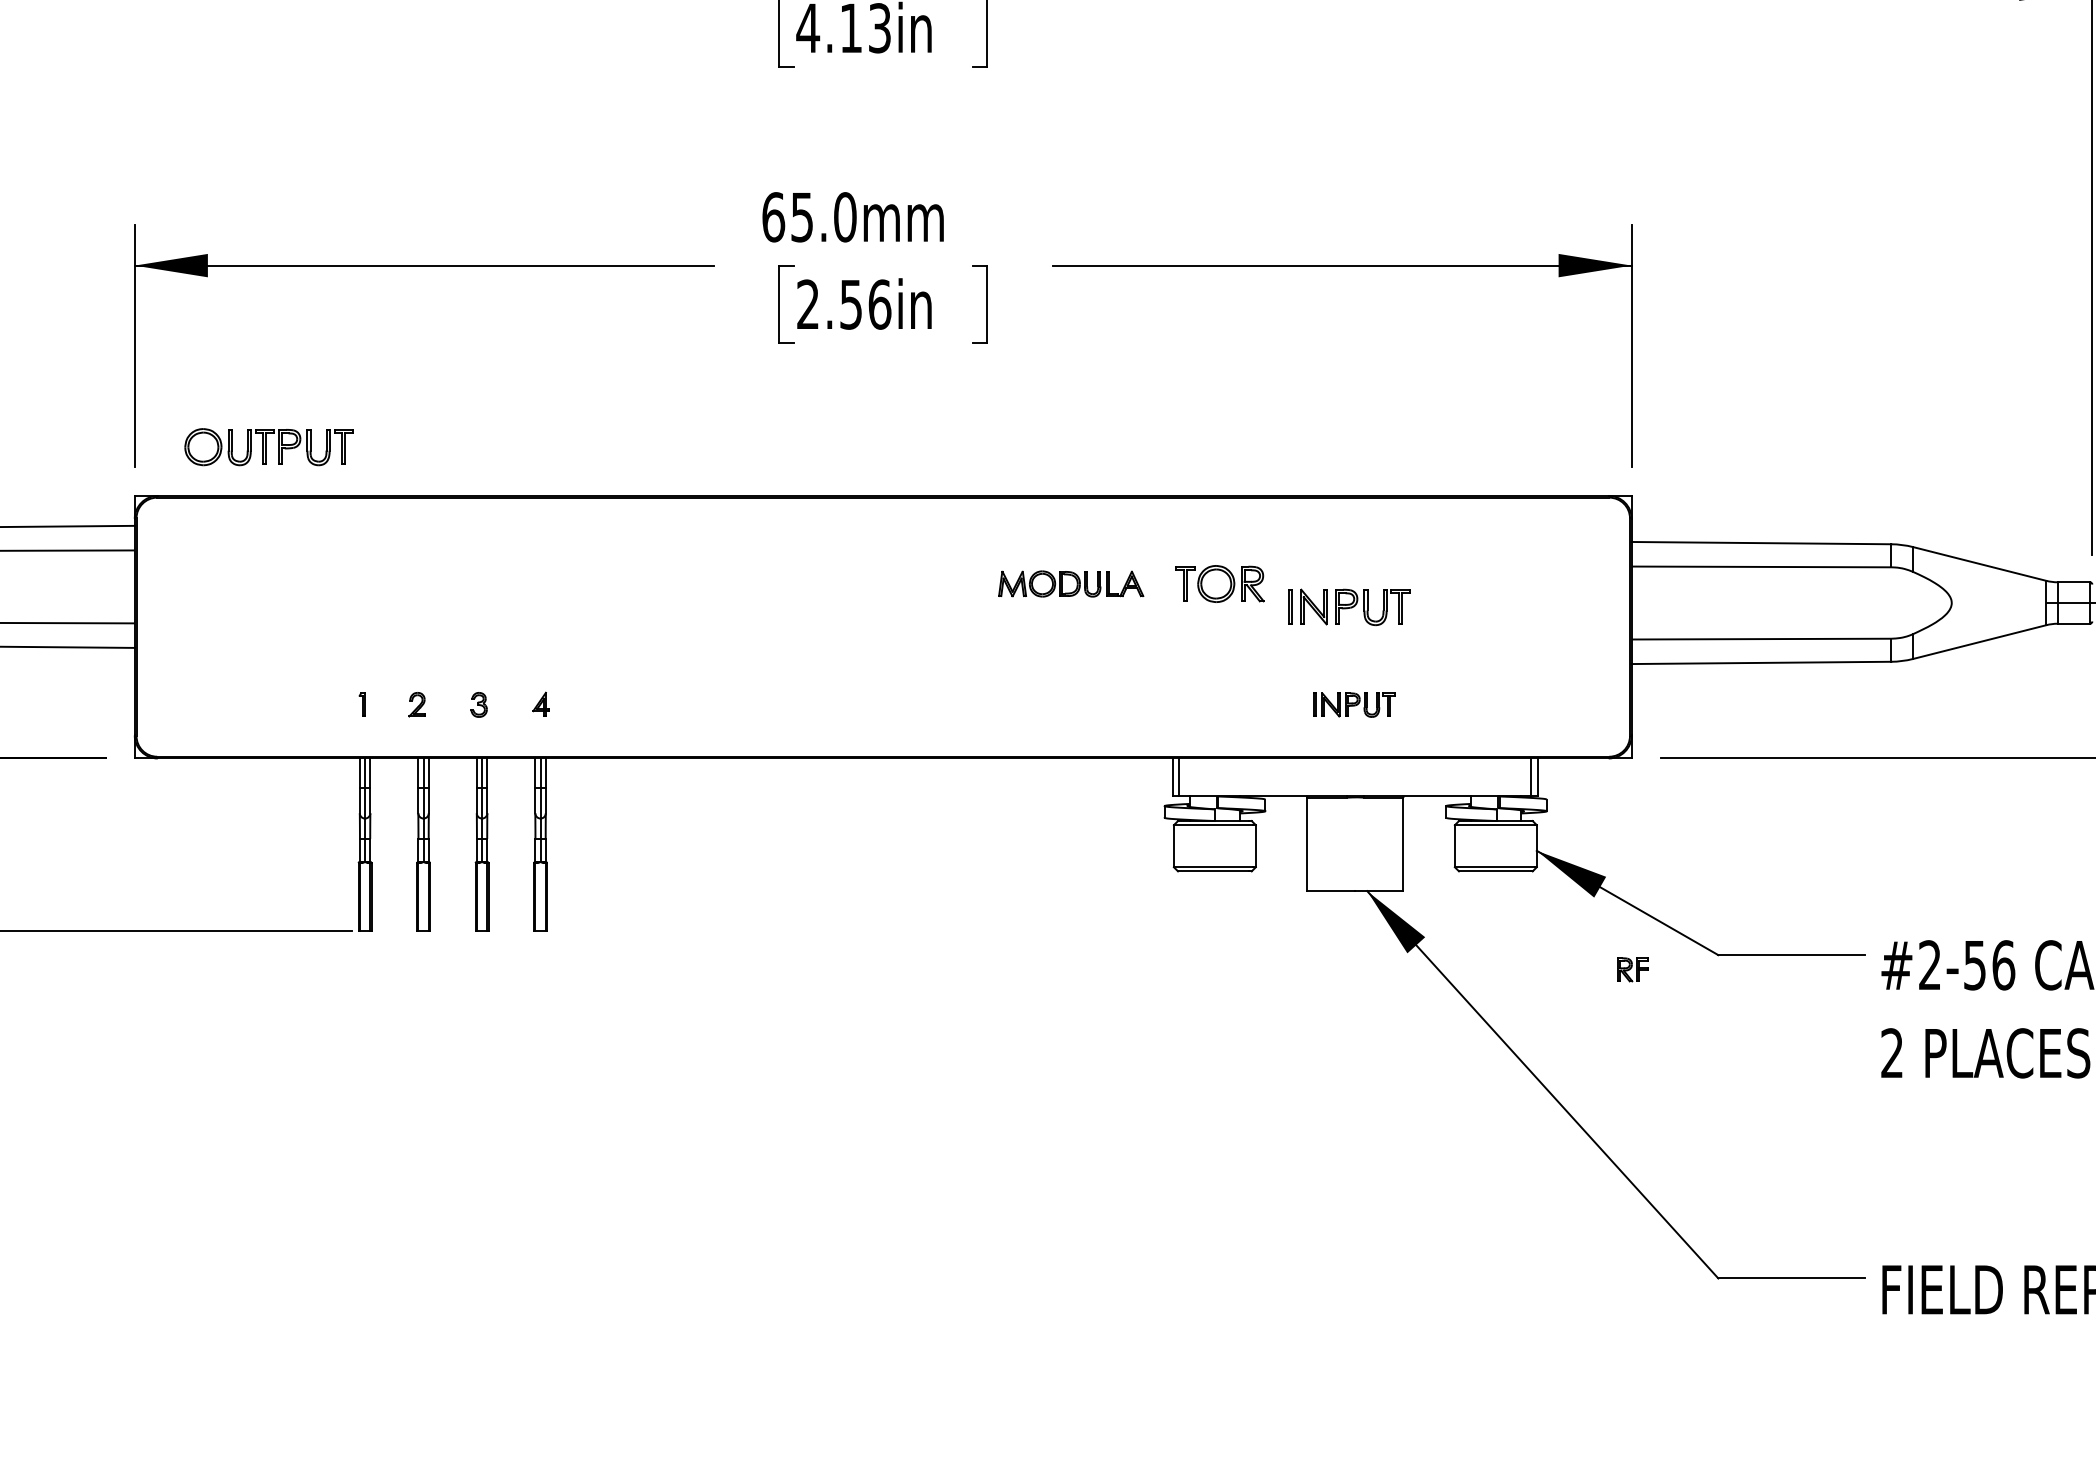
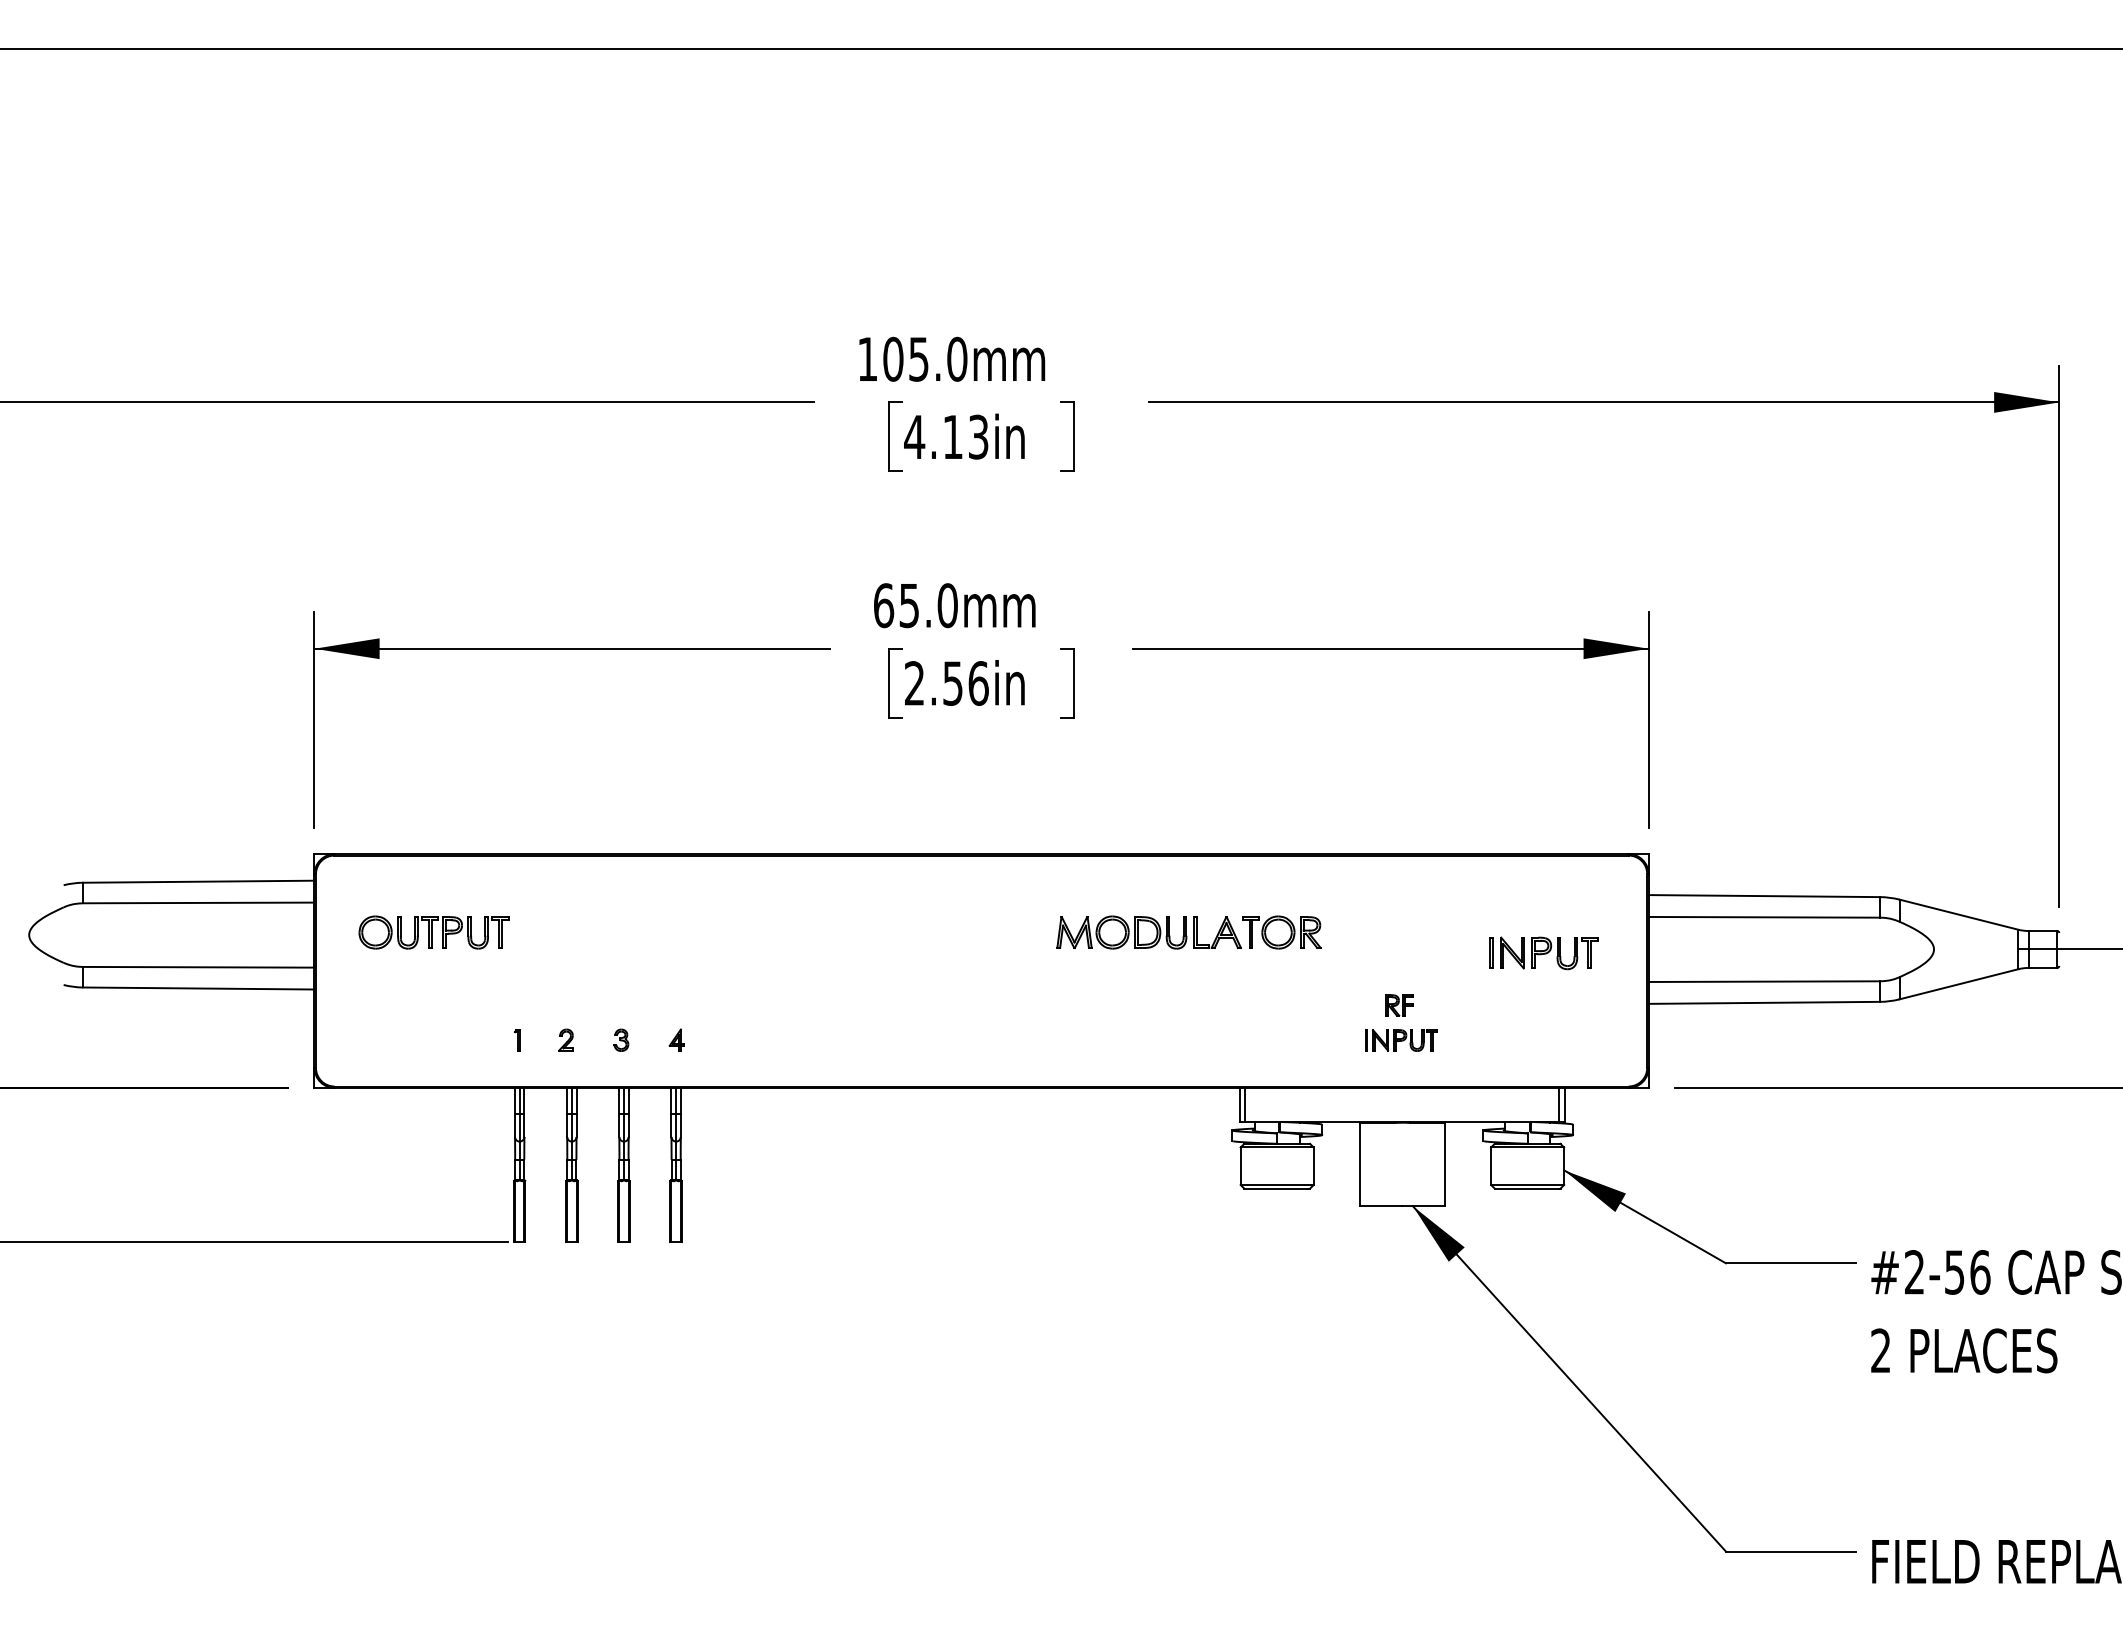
part: (268, 447) -> (433, 932), moved
part: (1070, 583) -> (1148, 932), size x1.43
part: (1348, 607) -> (1543, 953), moved
part: (1632, 969) -> (1399, 1005), moved

